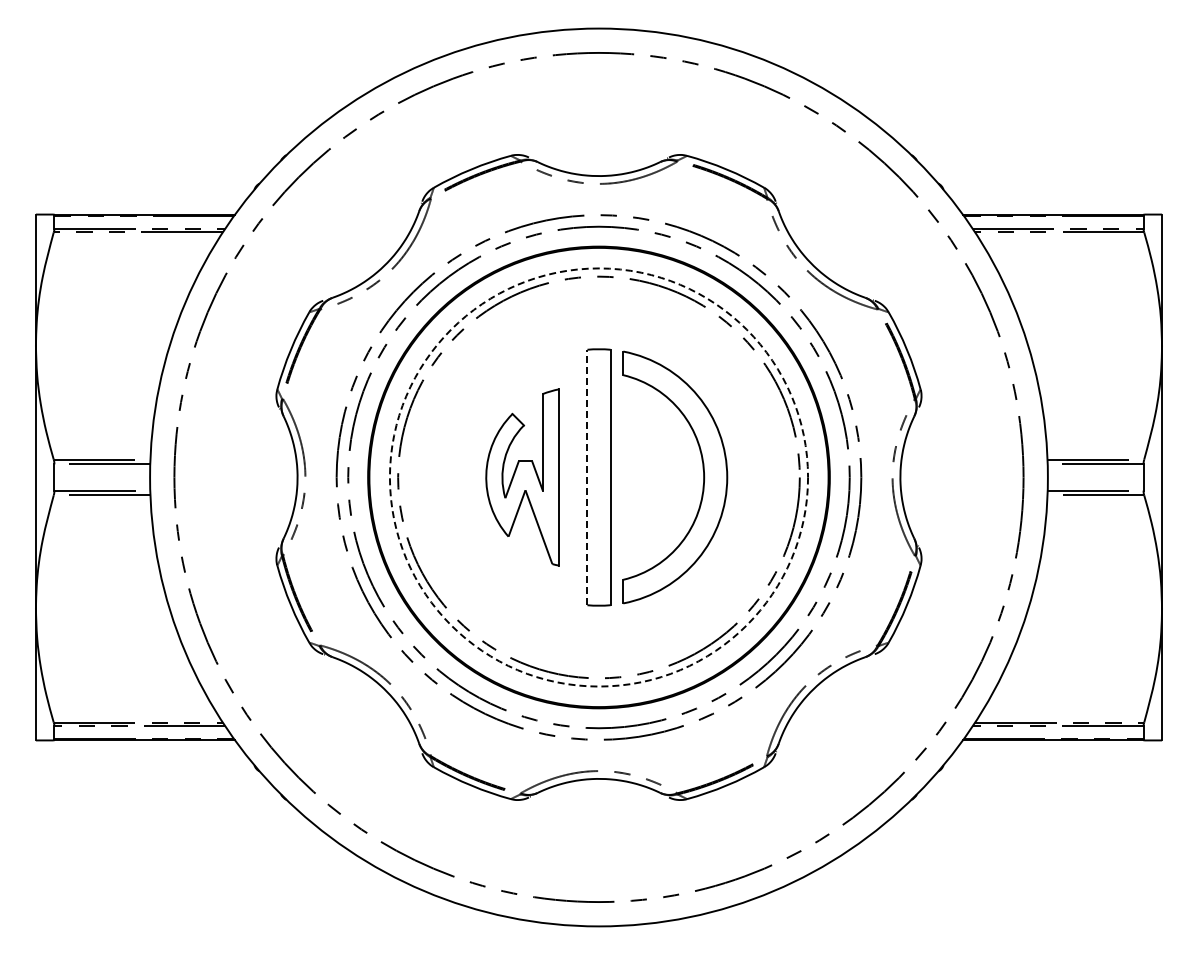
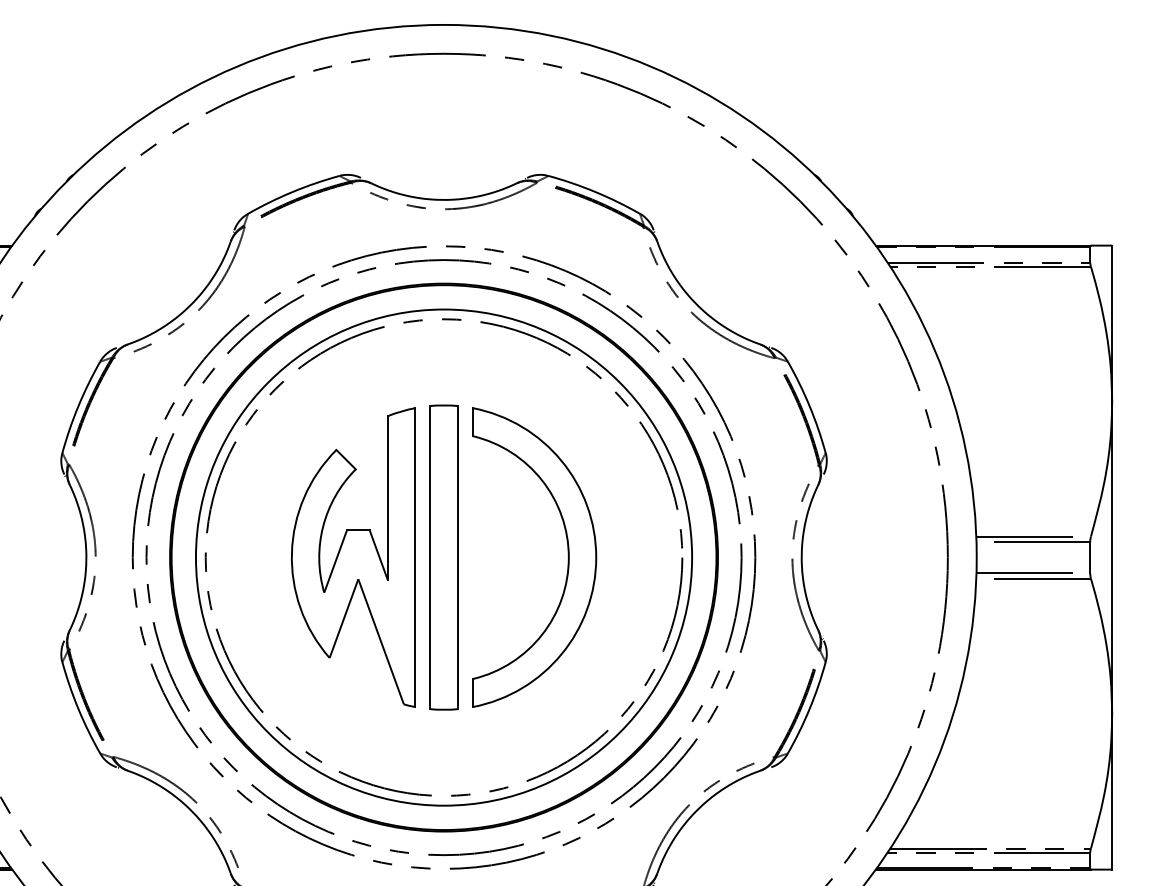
part: (522, 477) -> (353, 557), size x1.43
line: (587, 477) -> (430, 557), dashed -> solid
circle: (598, 477) -> (443, 557), dashed -> solid

